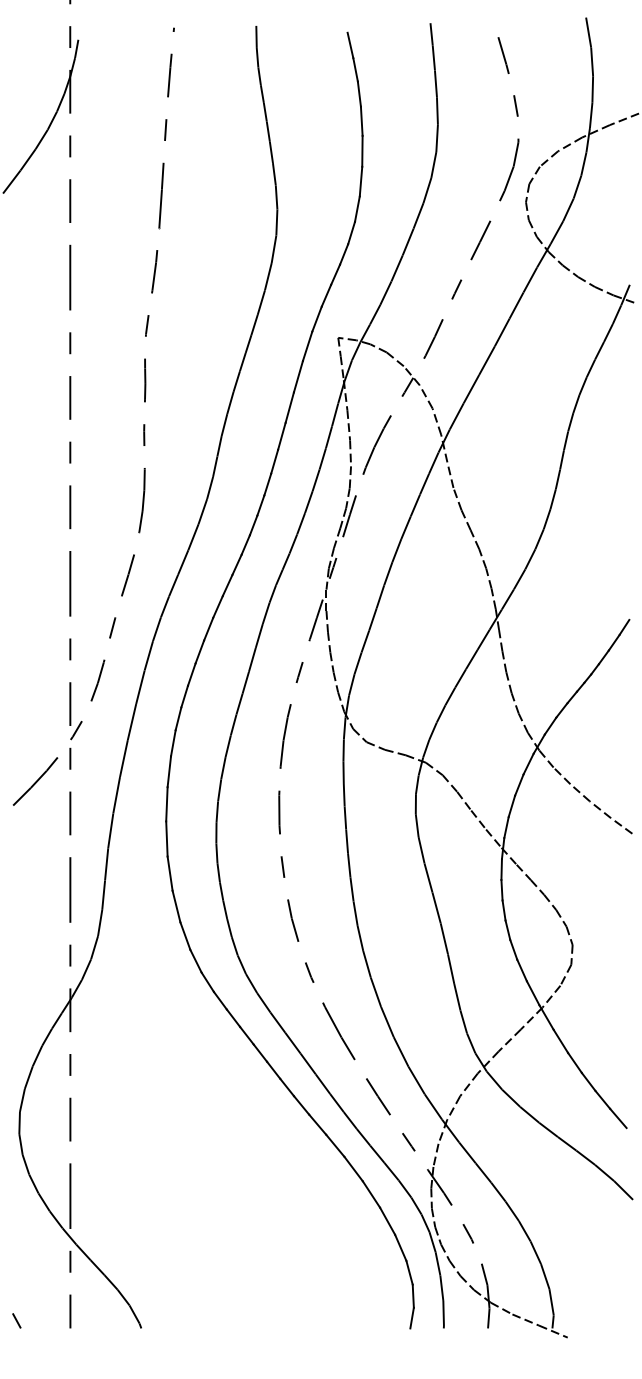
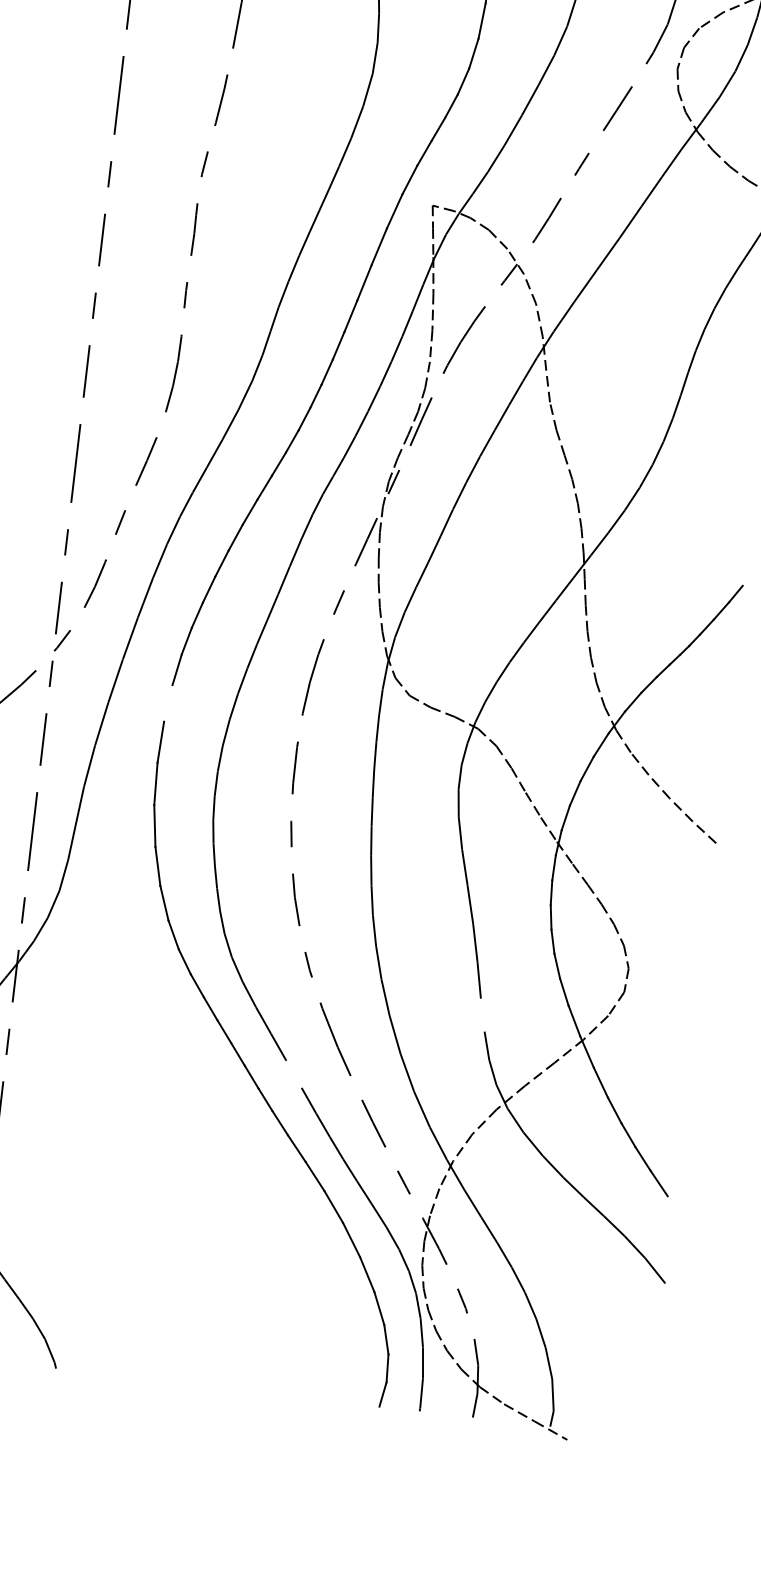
line: (169, 771) -> (168, 703), removed
line: (457, 996) -> (483, 1014), removed
line: (307, 1063) -> (293, 1073), removed

